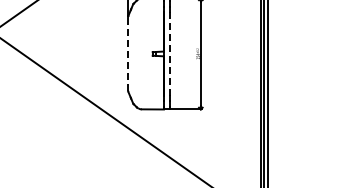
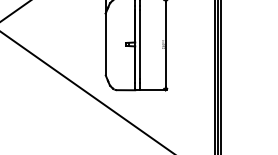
line: (128, 53) -> (105, 44), dashed -> solid
line: (169, 53) -> (139, 44), dashed -> solid

